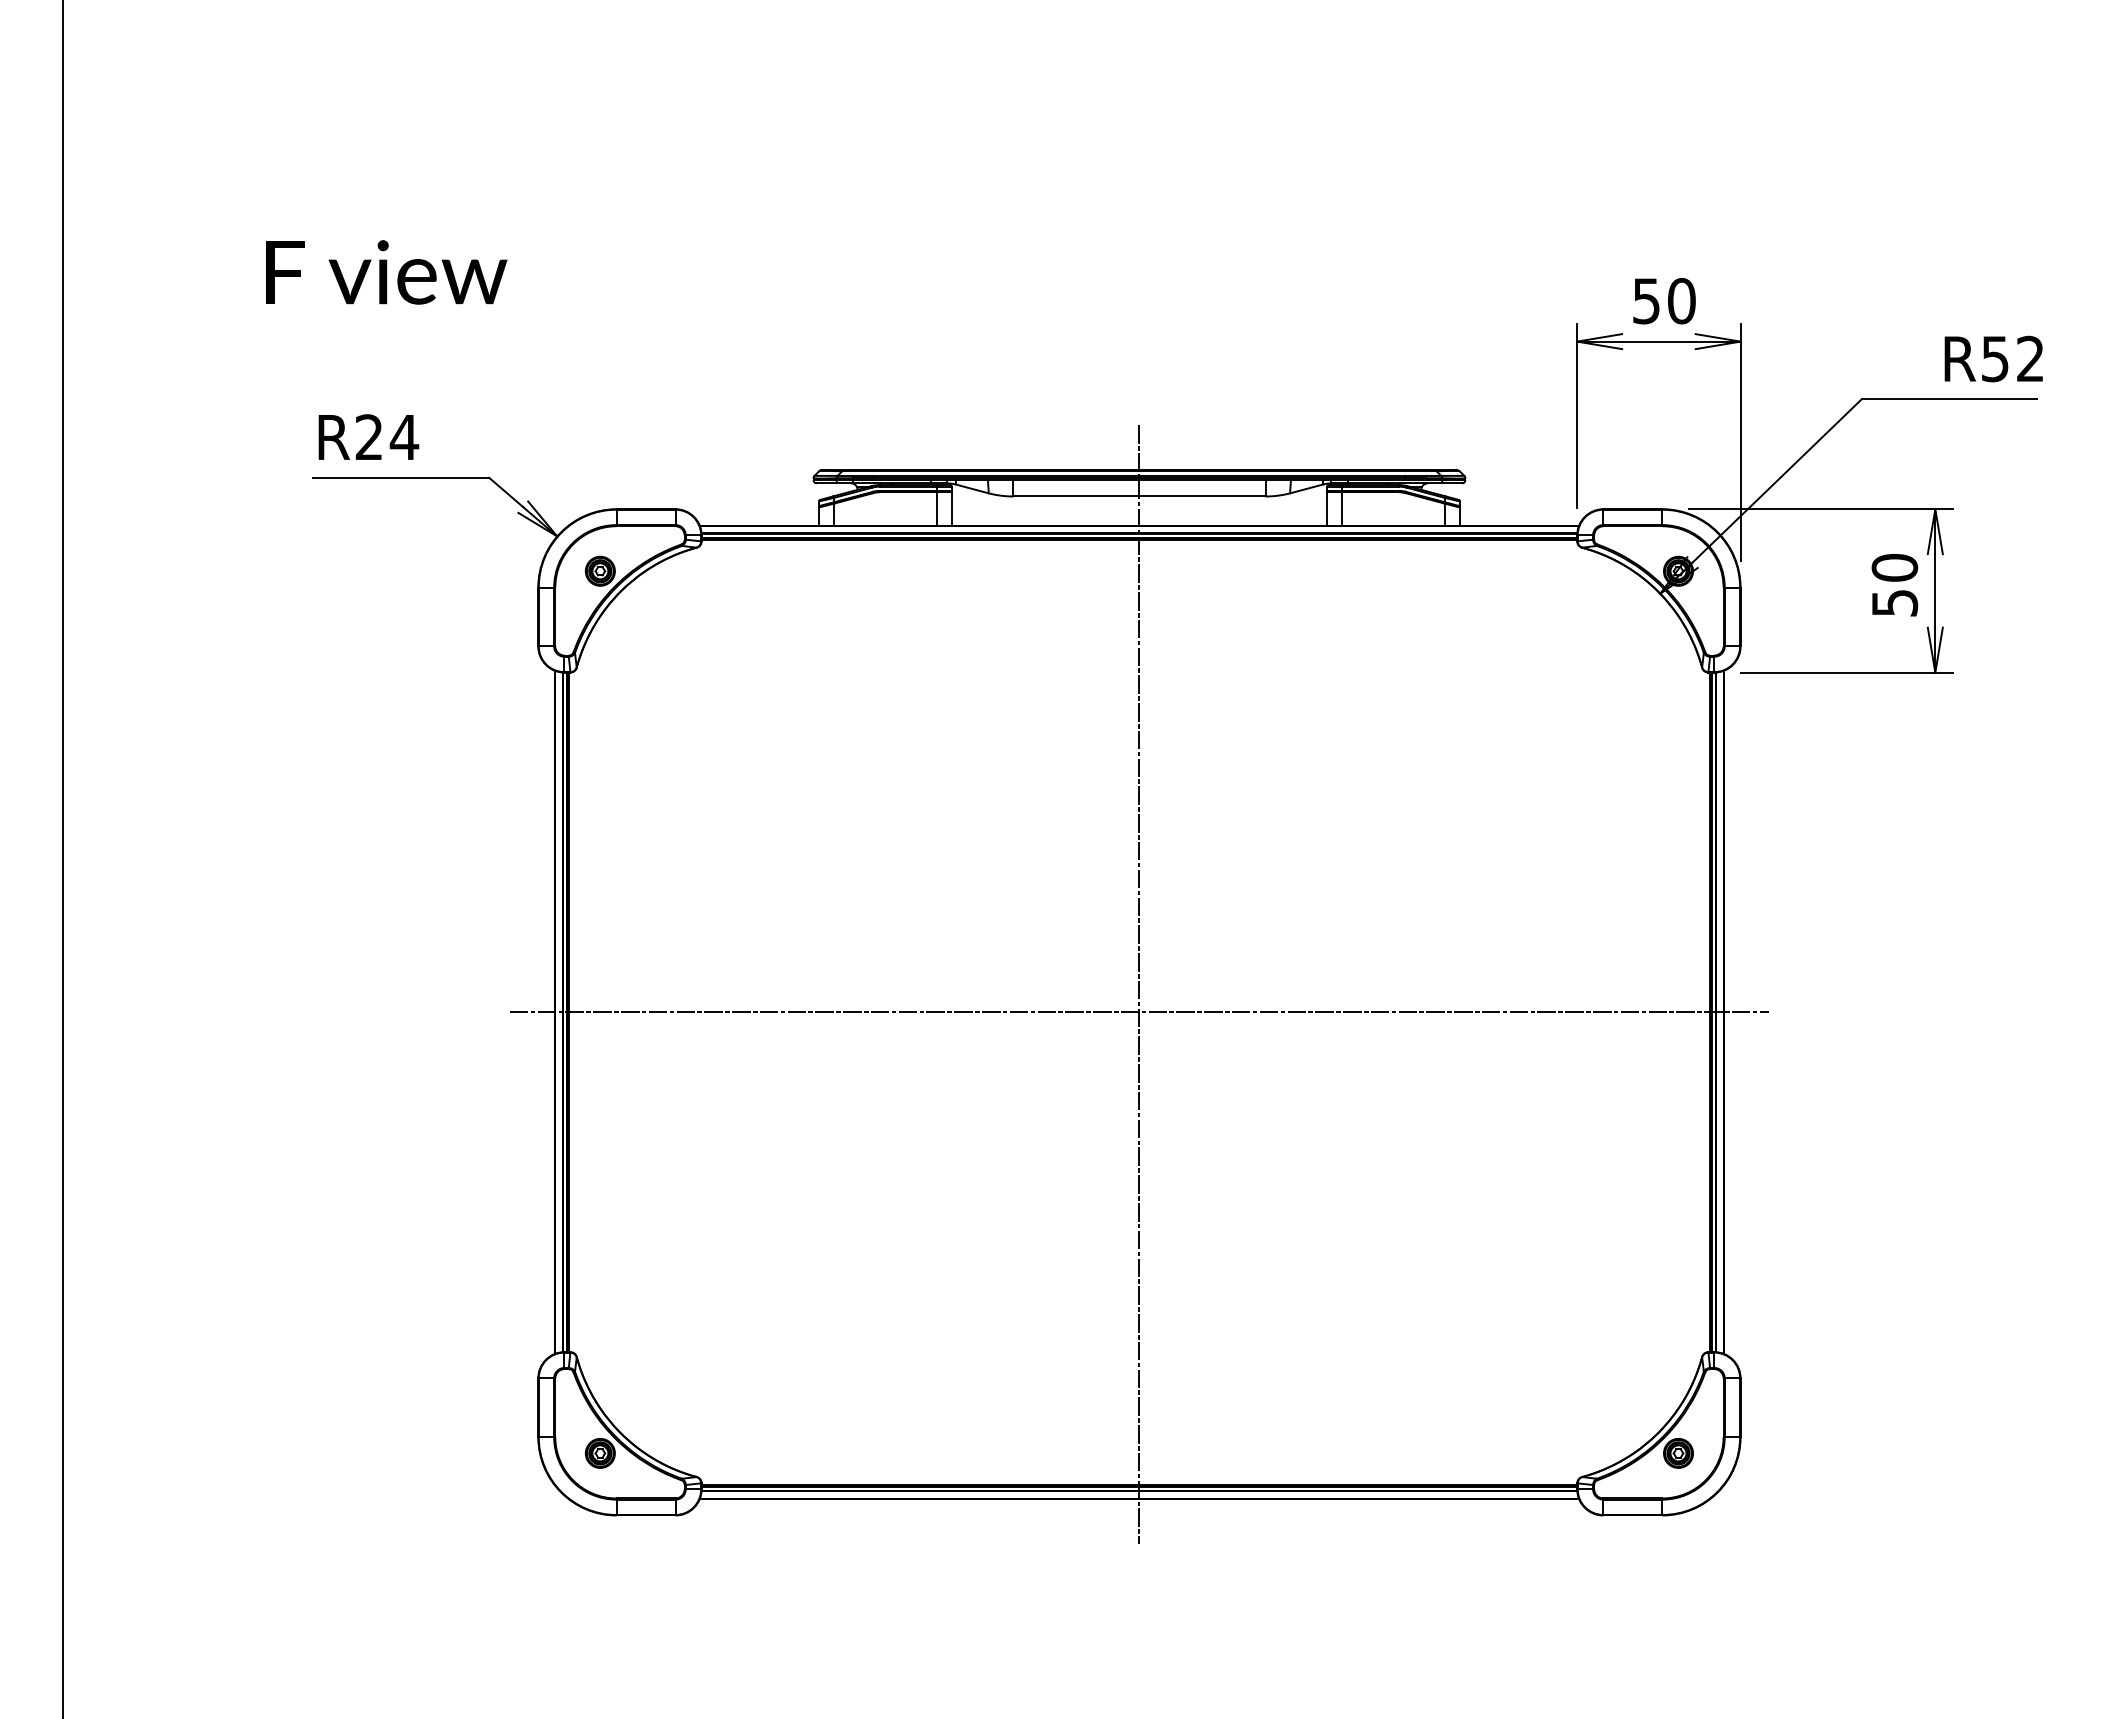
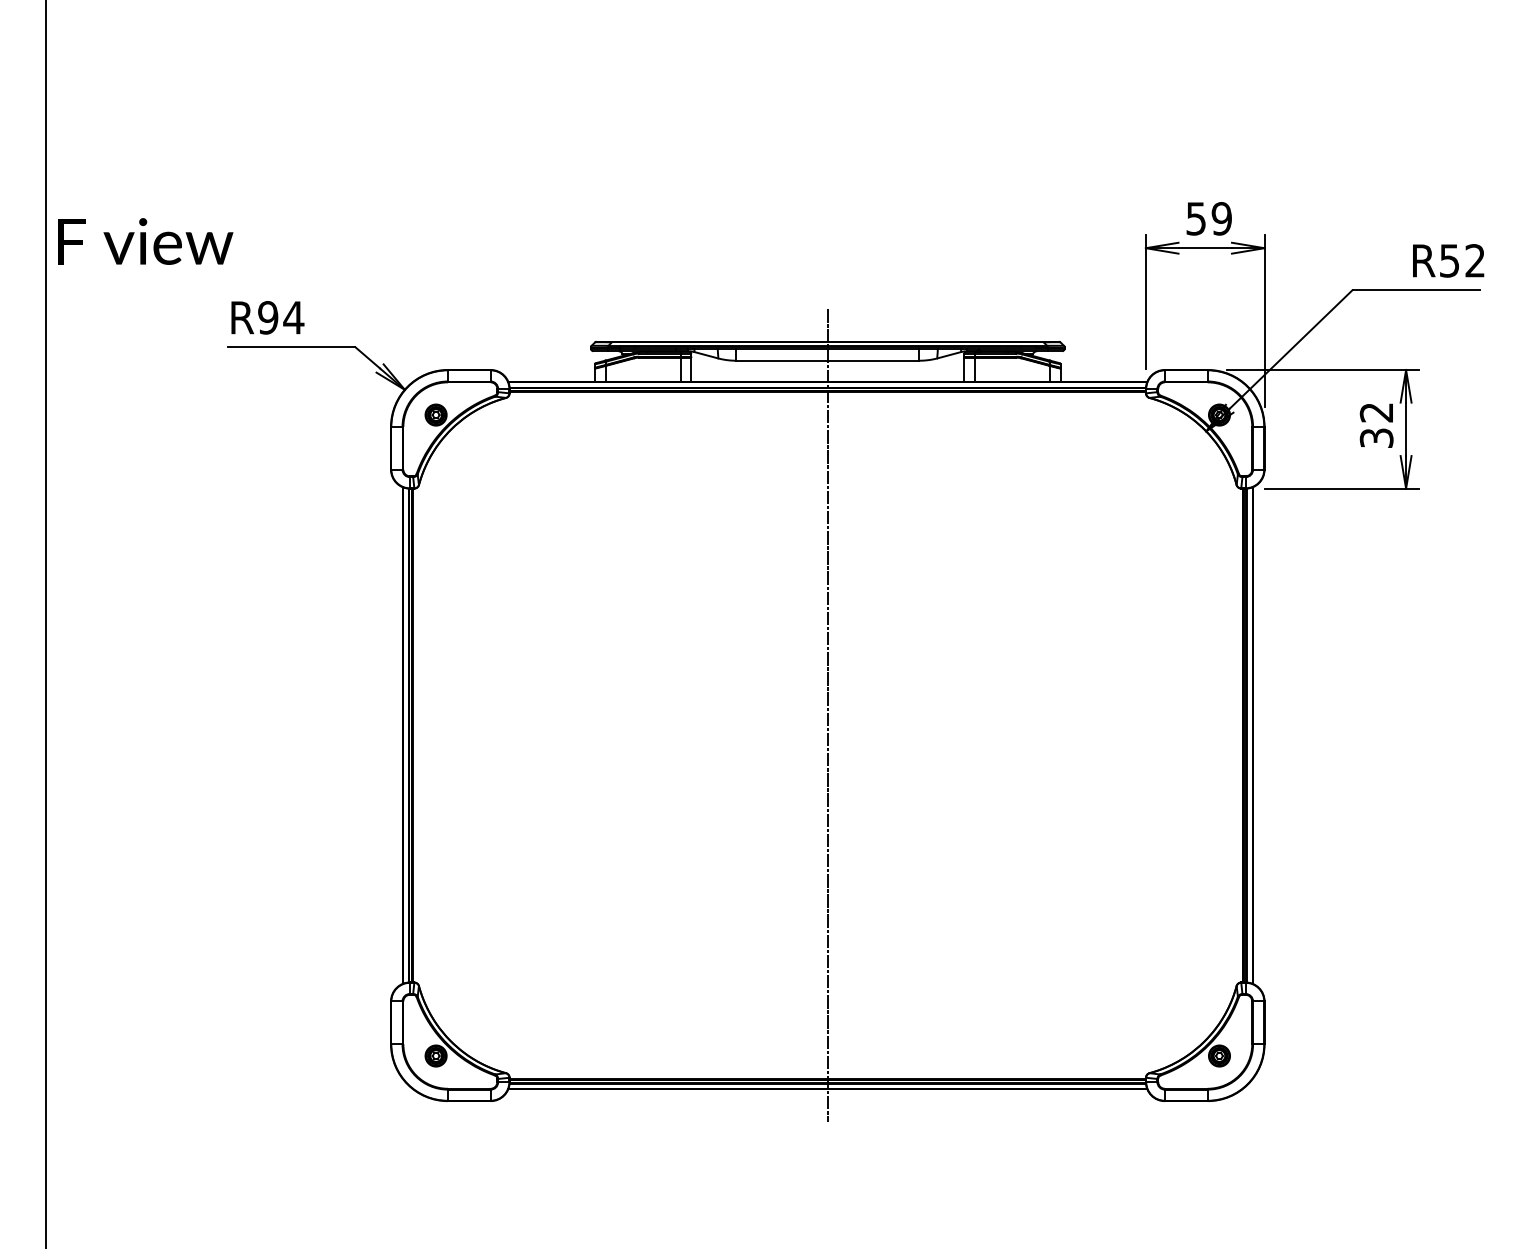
text: (386, 272) -> (145, 241), moved
text: (1681, 301) -> (1221, 219), 50 -> 59
text: (369, 437) -> (268, 317), R24 -> R94
text: (1894, 585) -> (1376, 425), 50 -> 32
line: (1138, 1012) -> (827, 735), removed

